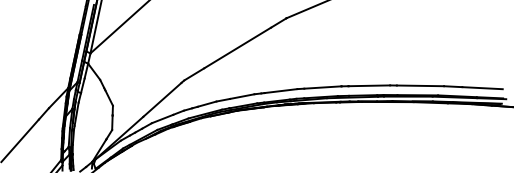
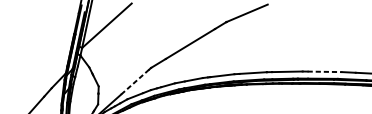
line: (420, 85) -> (324, 71), solid -> dashed
line: (162, 99) -> (135, 81), solid -> dashed

